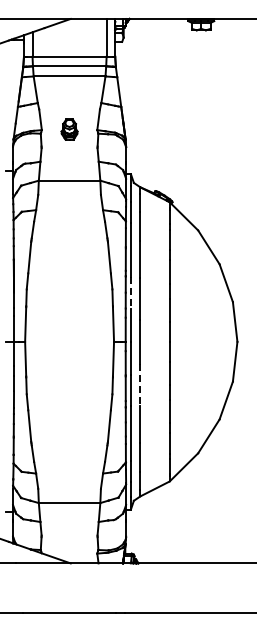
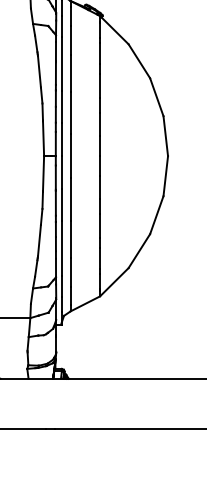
line: (131, 293) -> (61, 107), dashed -> solid
line: (140, 385) -> (70, 200), dashed -> solid

